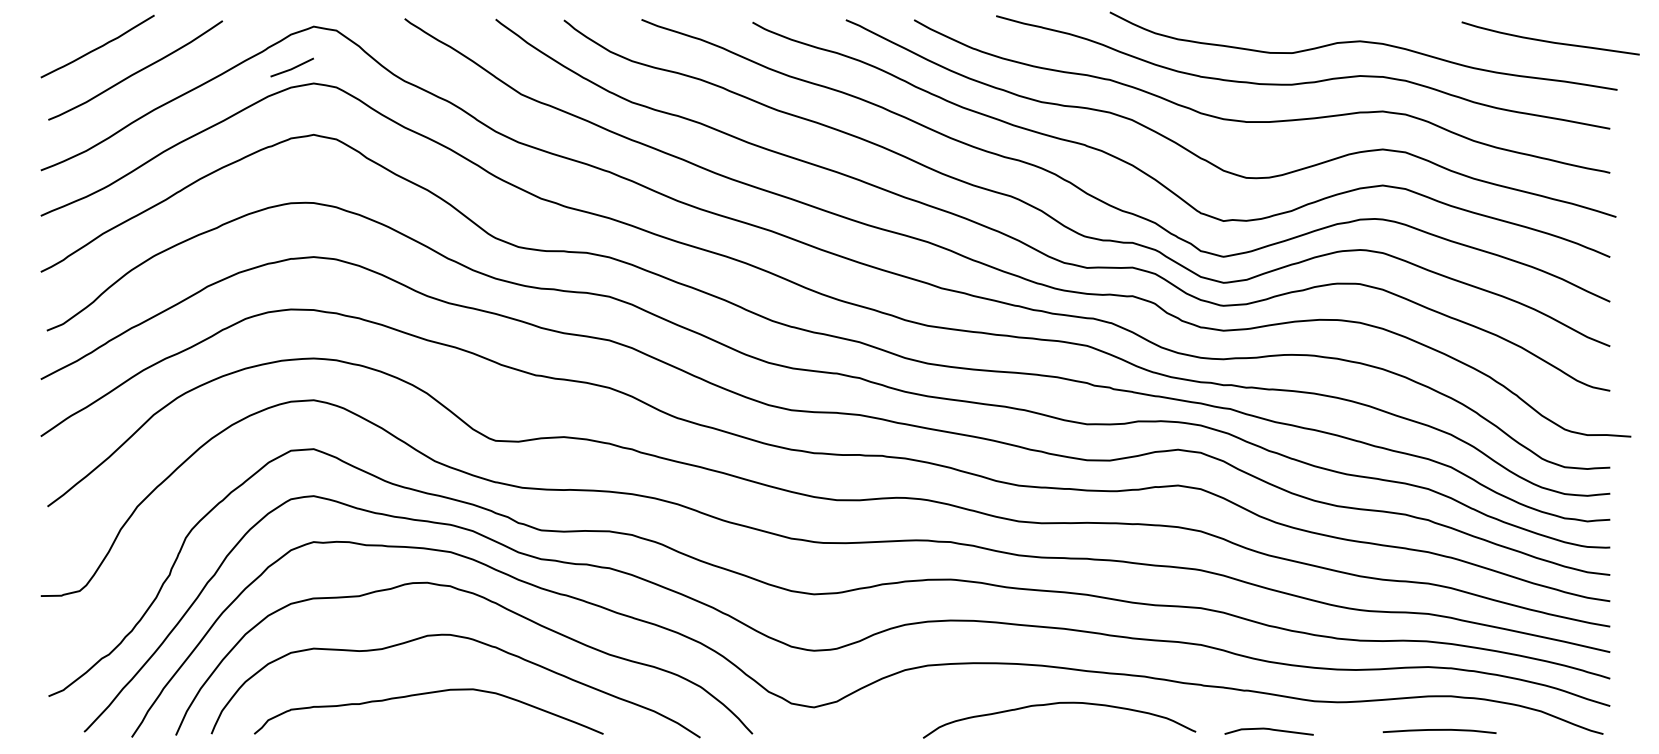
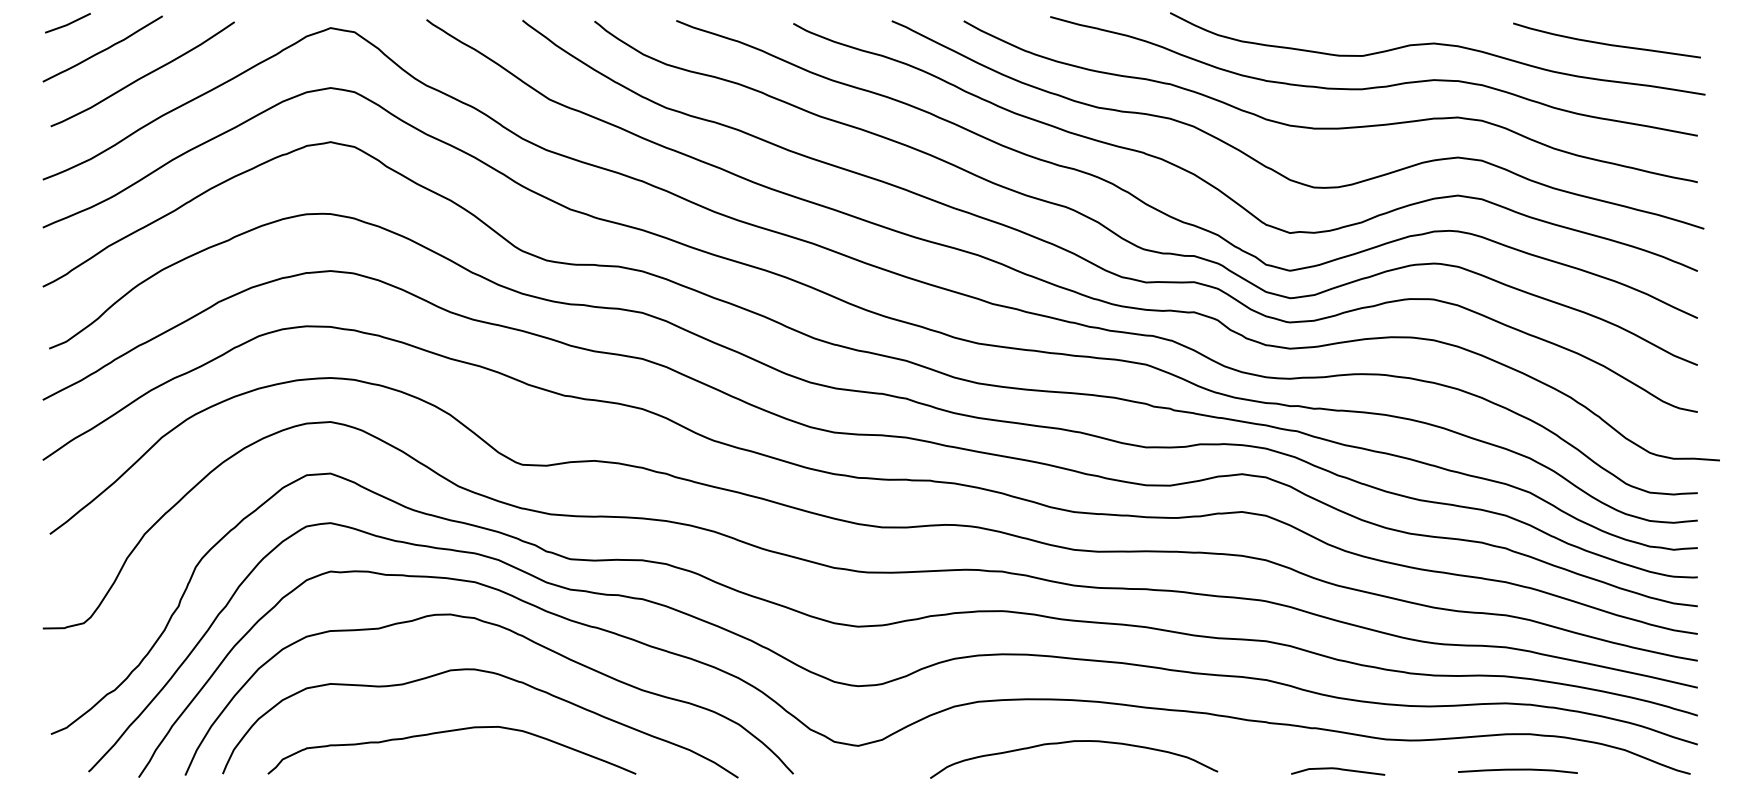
curve: (1550, 41) -> (1606, 43), moved
line: (291, 67) -> (67, 23), moved
curve: (1058, 704) -> (1073, 742), moved

